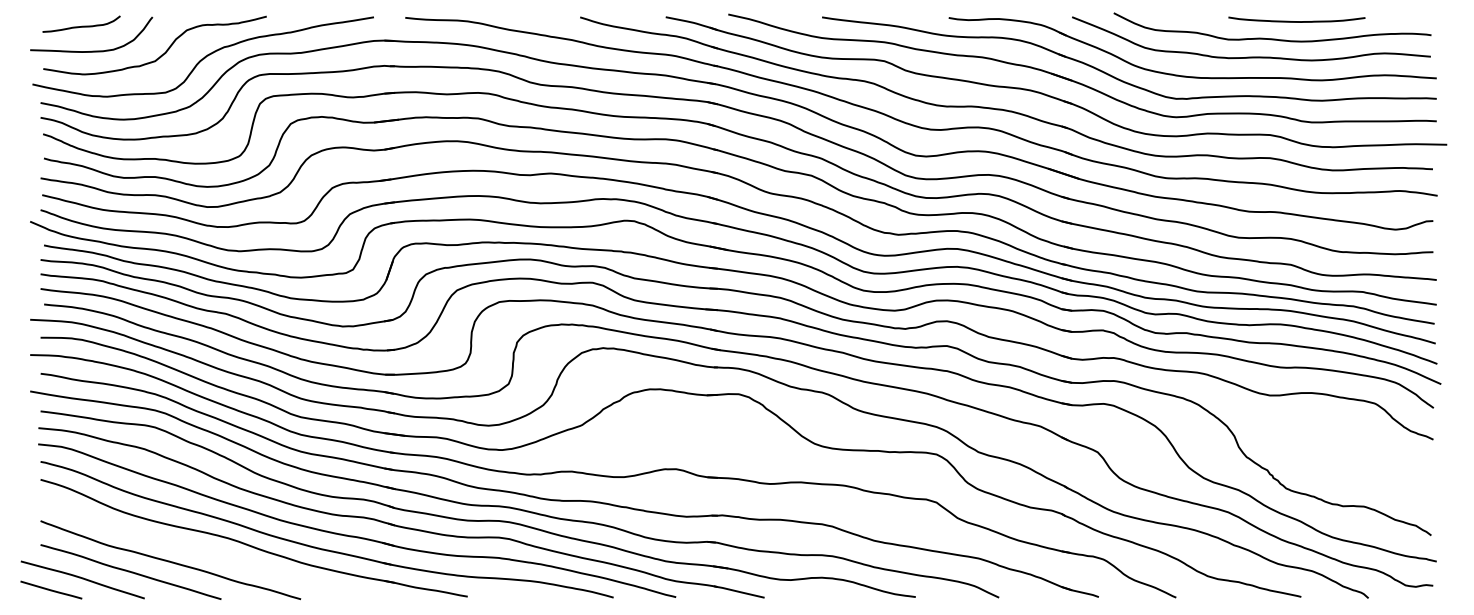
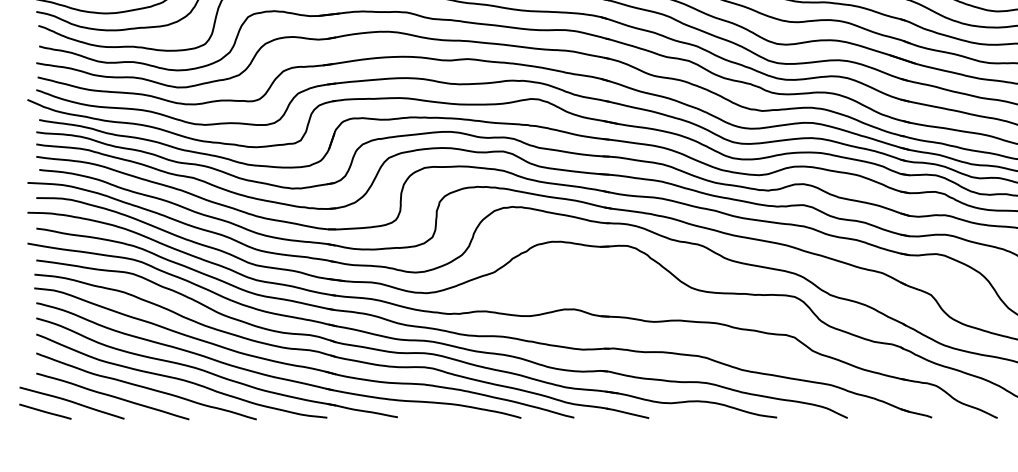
curve: (212, 551) -> (181, 379), added

